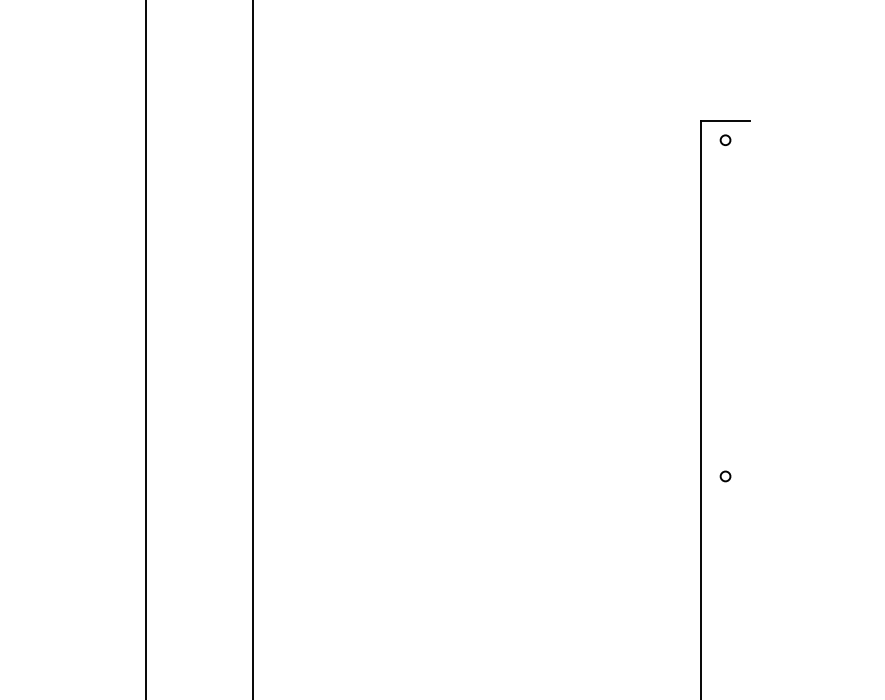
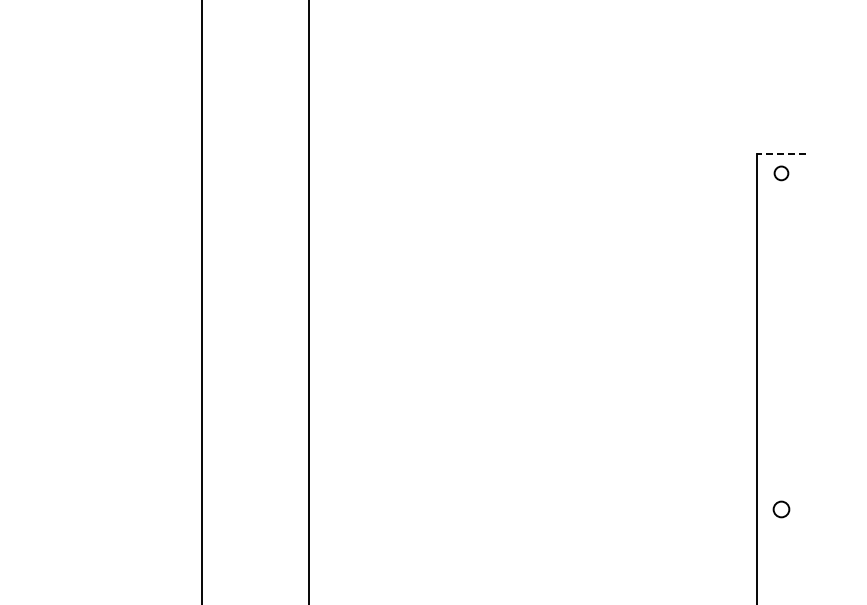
line: (725, 120) -> (781, 153), solid -> dashed
circle: (725, 139) -> (781, 172), size x1.4
circle: (725, 476) -> (781, 509), size x1.6

